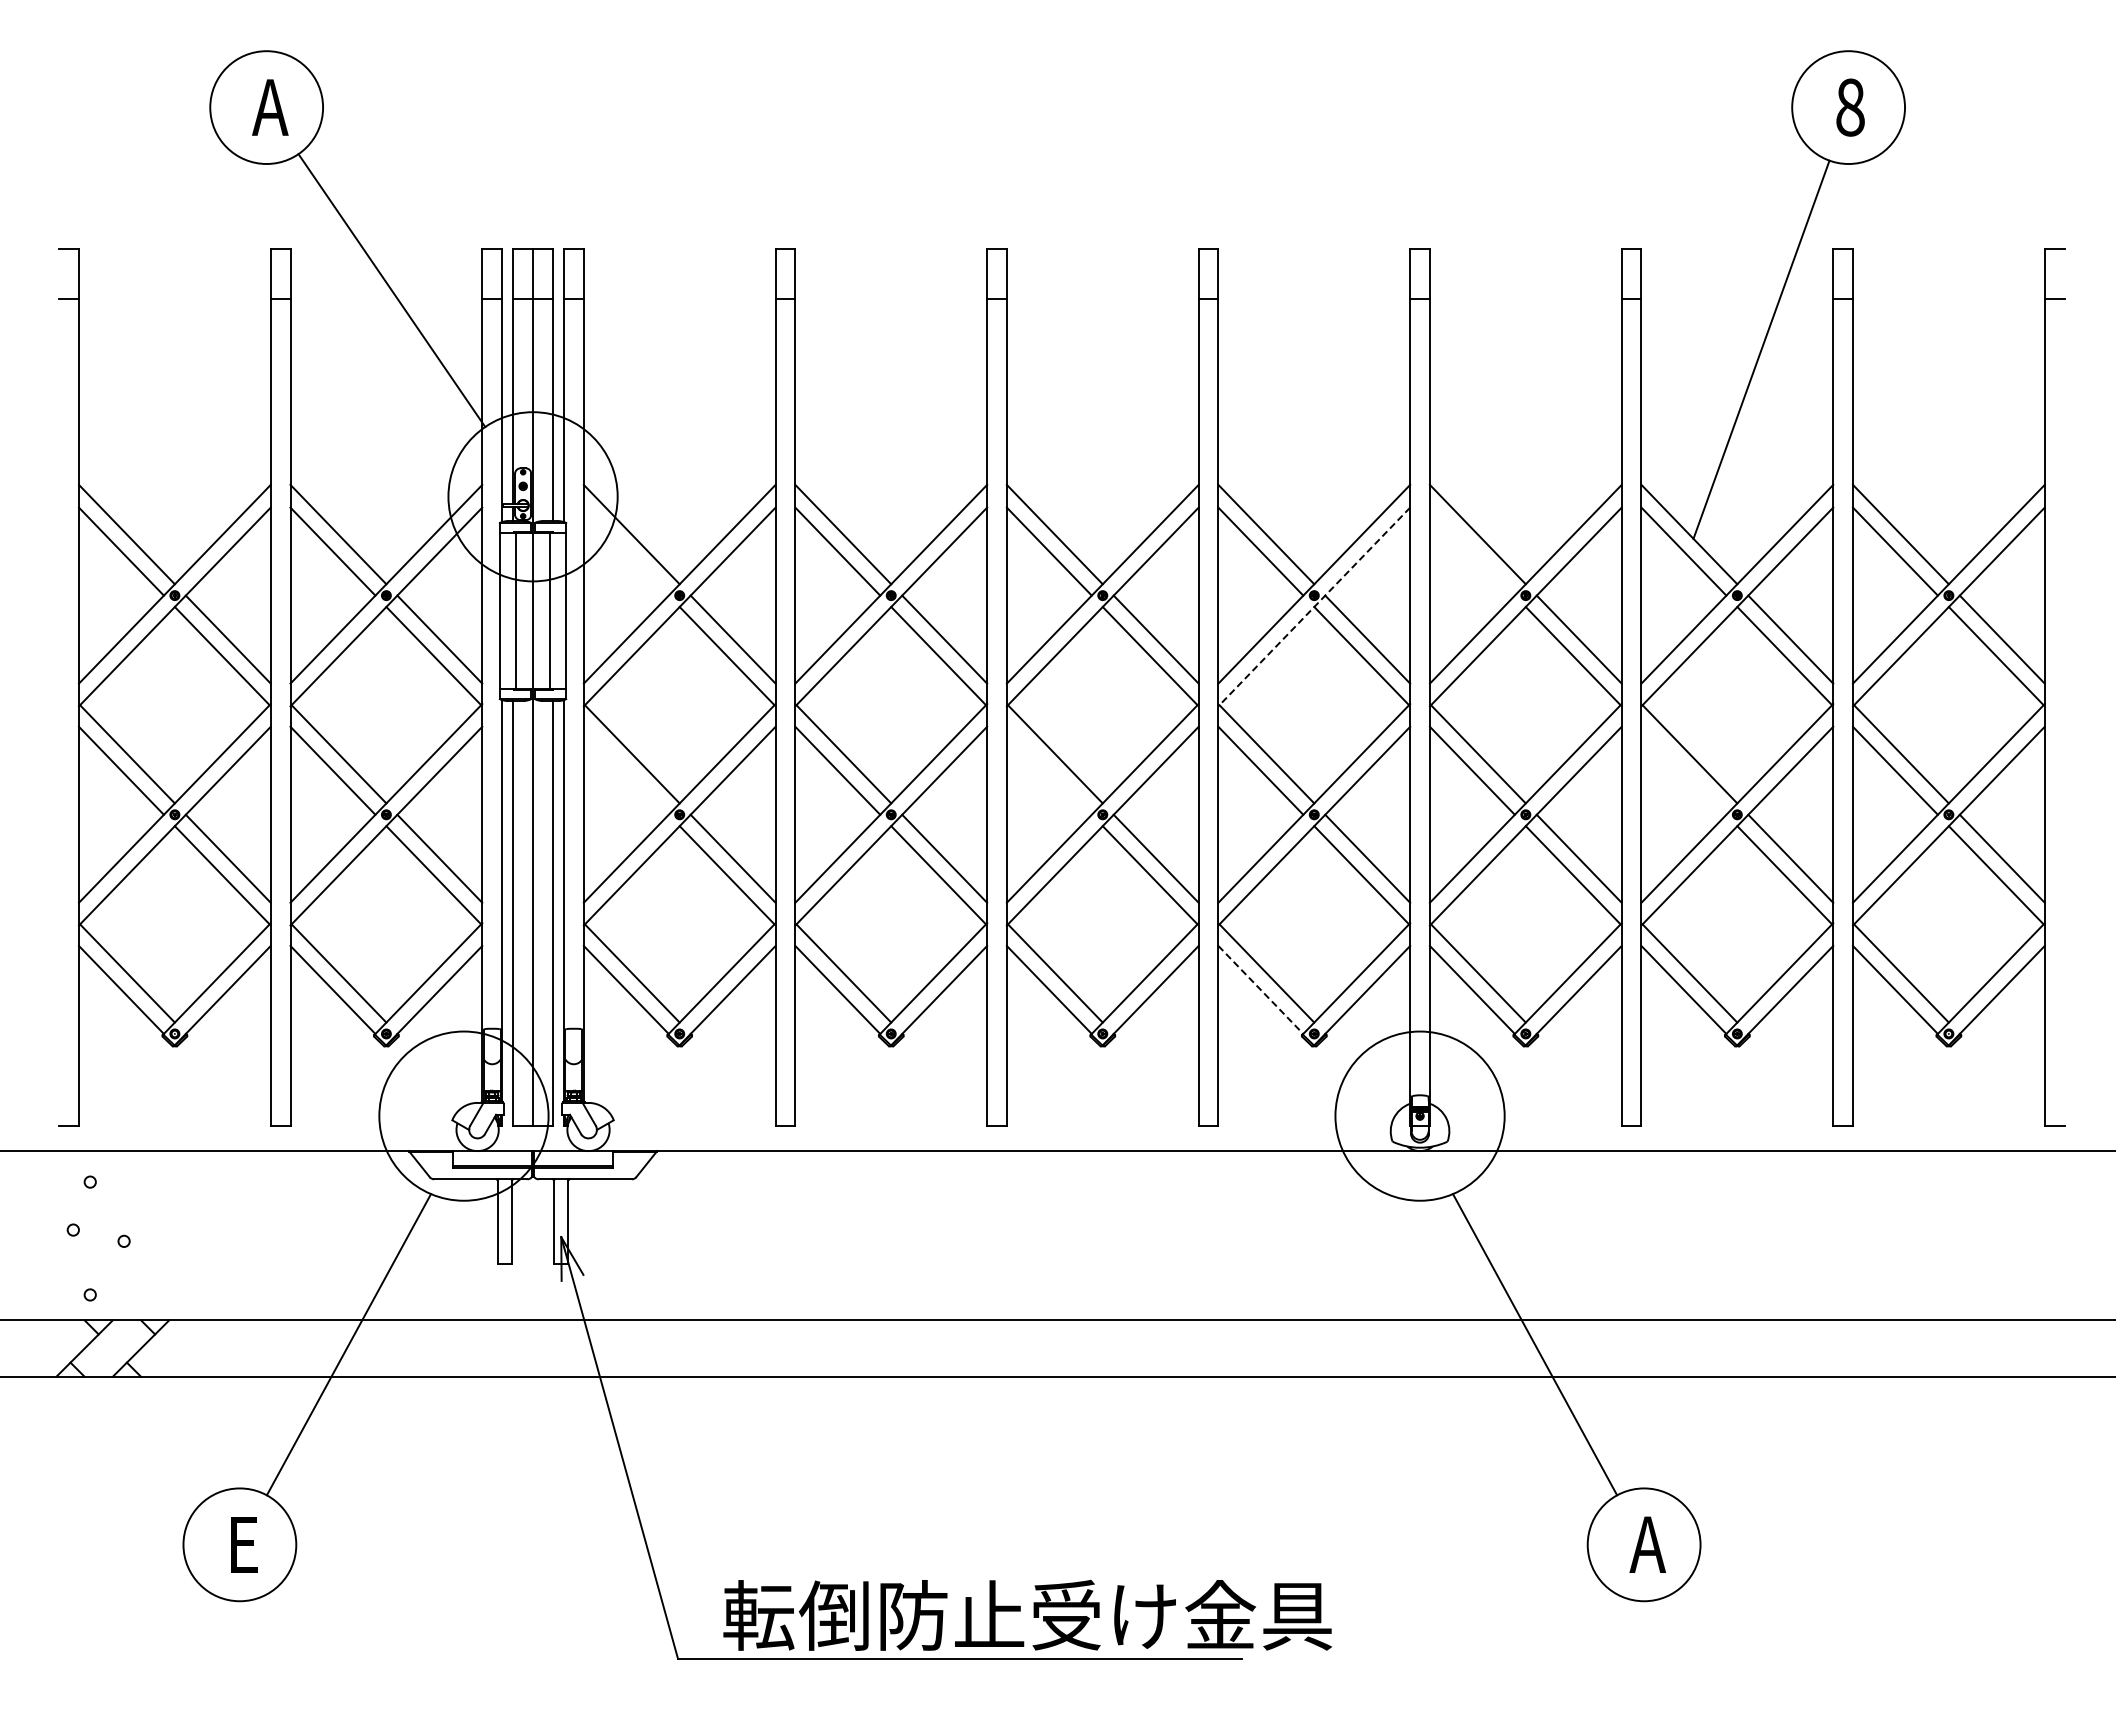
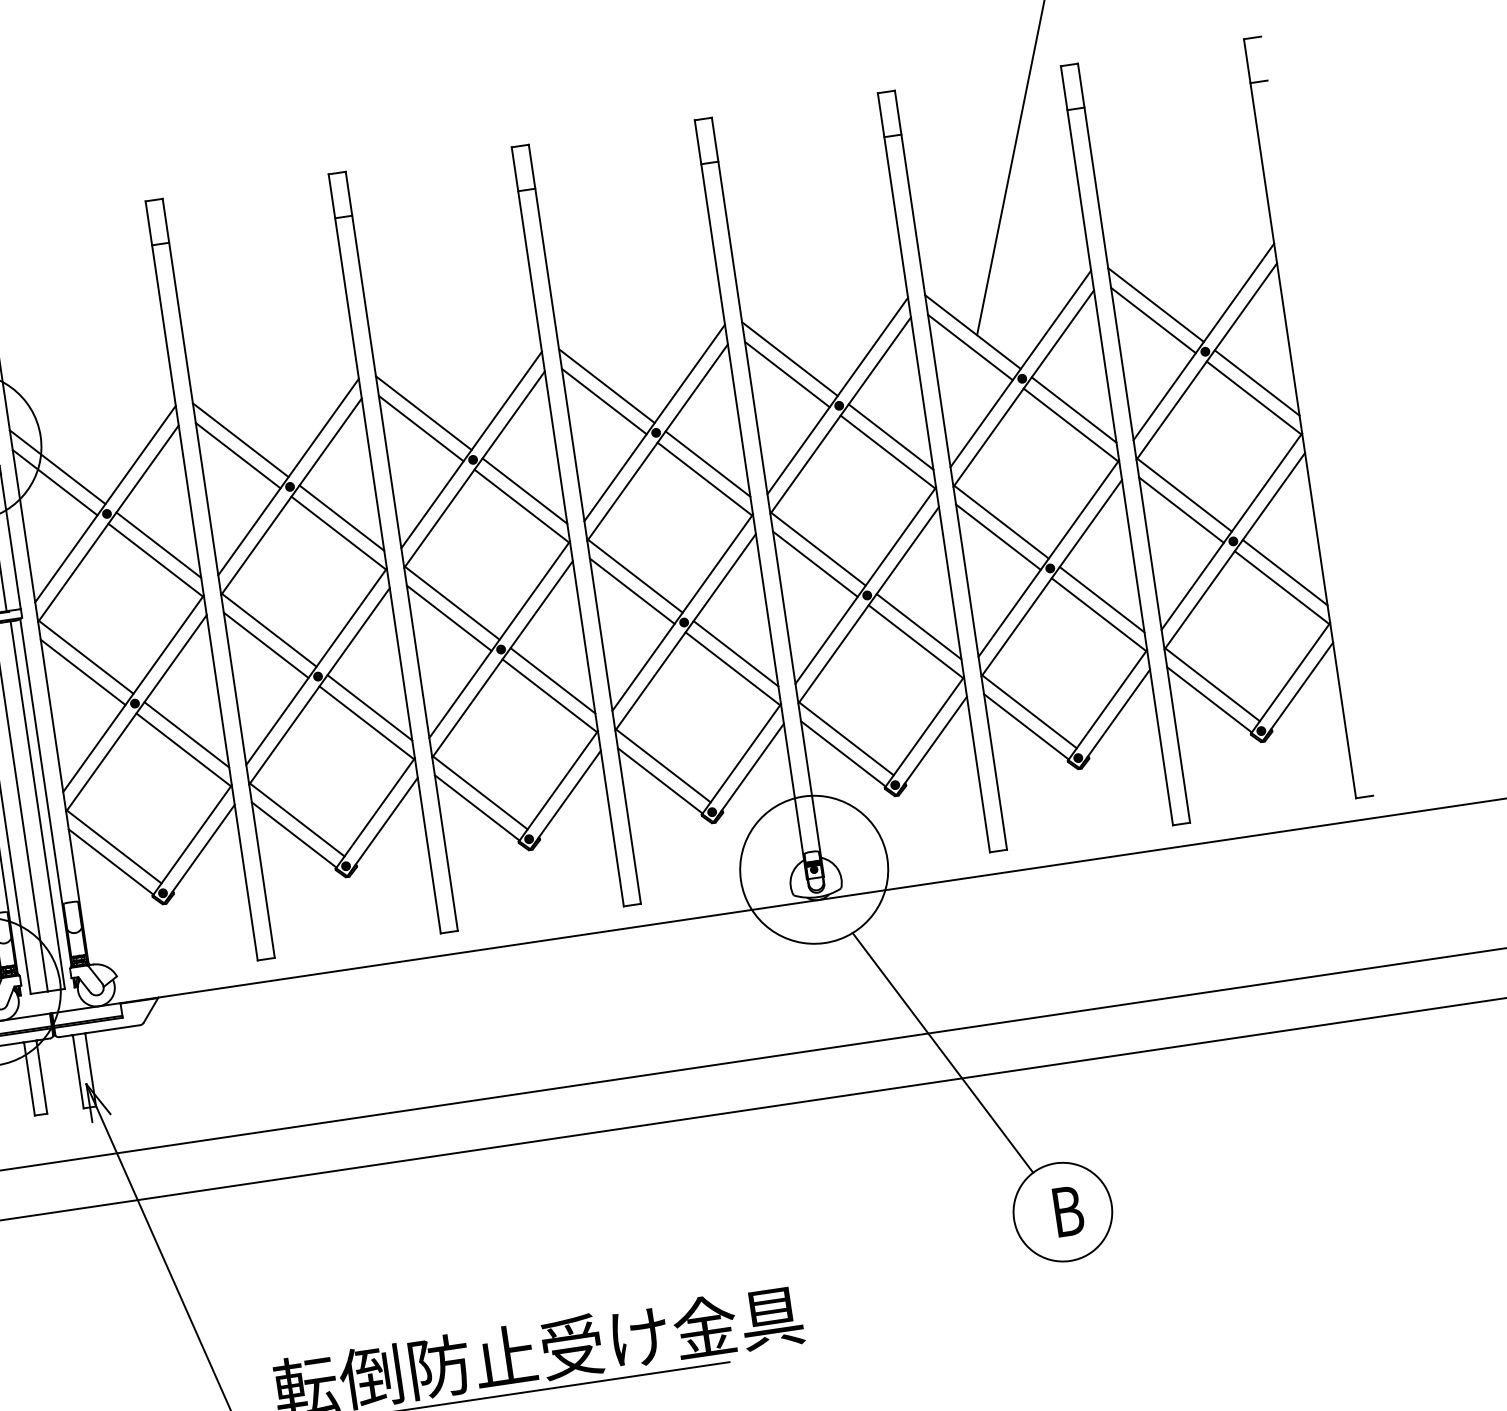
line: (625, 551) -> (54, 482), added
line: (1471, 551) -> (786, 374), added
line: (1313, 607) -> (656, 443), dashed -> solid
line: (625, 770) -> (82, 672), added
line: (1048, 770) -> (448, 618), added
line: (1683, 770) -> (998, 537), added
line: (1261, 990) -> (660, 781), dashed -> solid
text: (1647, 1544) -> (1065, 1211), A -> B

